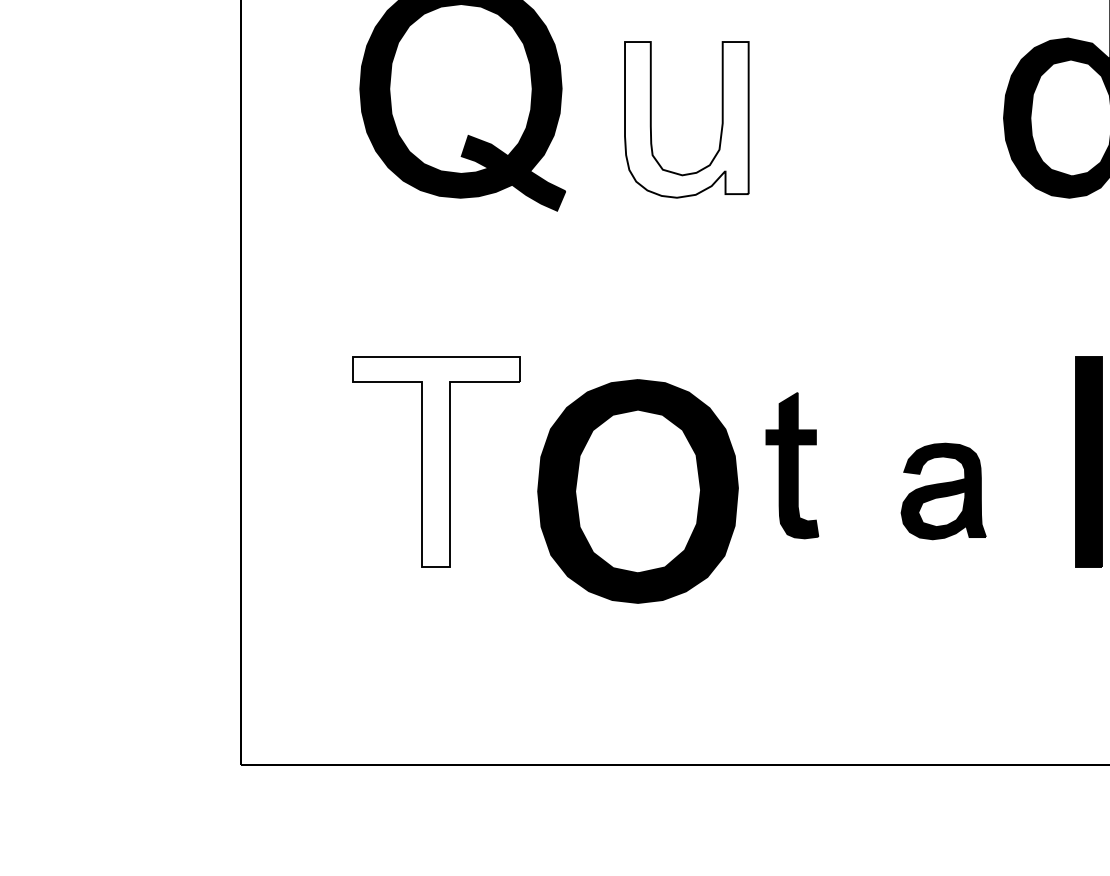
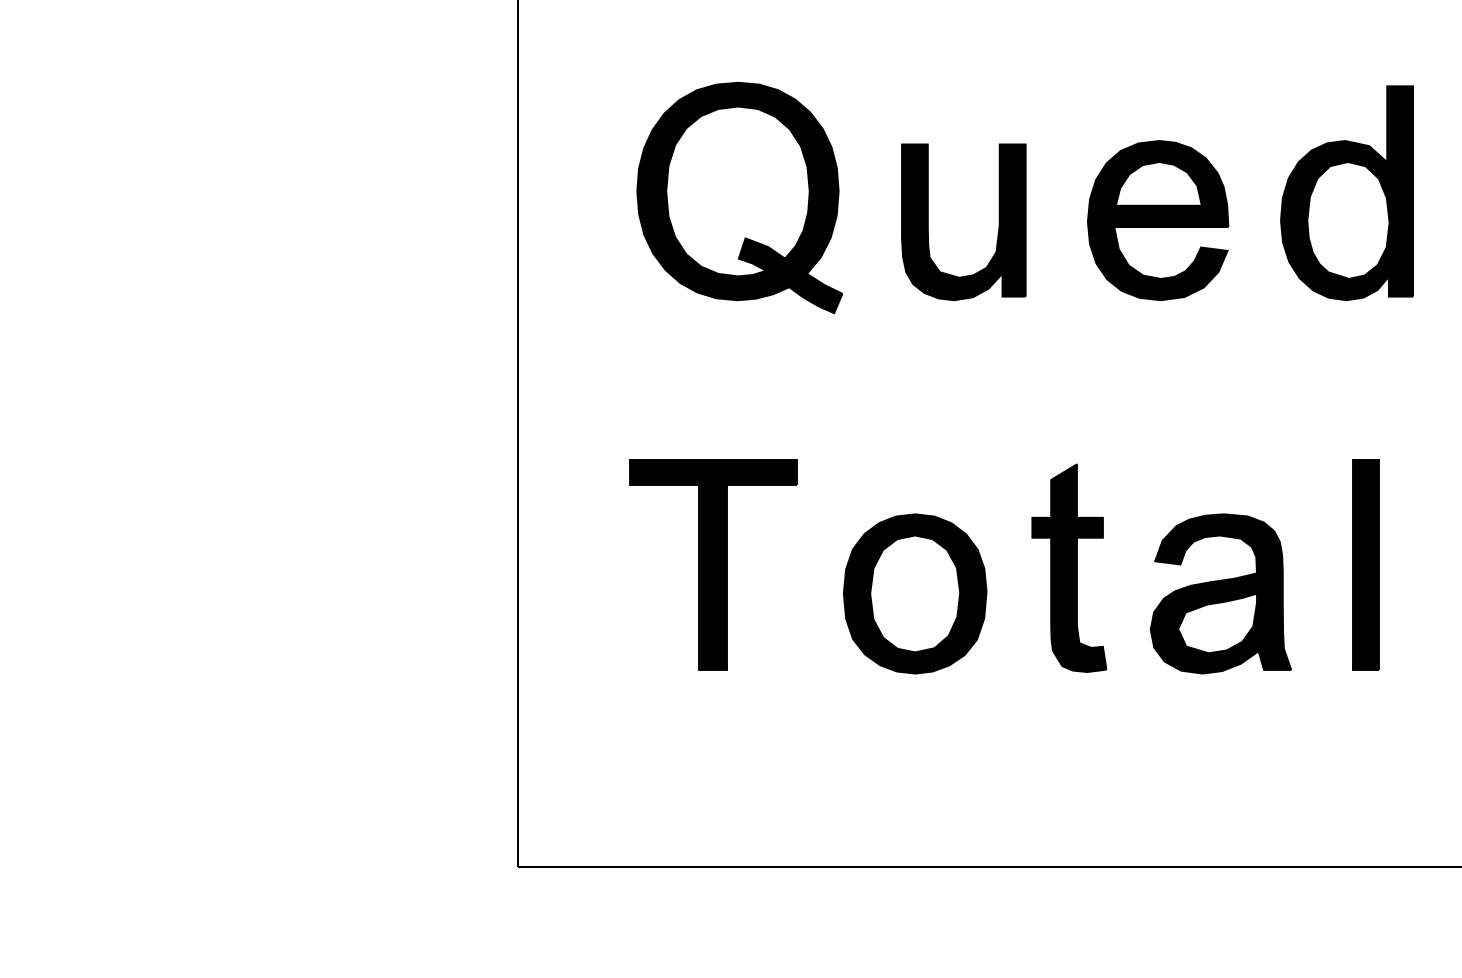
part: (881, 118) -> (1158, 220), added
fill: (686, 120) -> (963, 222), added
fill: (436, 462) -> (713, 564), added
part: (792, 465) -> (1069, 567), size x1.43
part: (638, 491) -> (915, 593), size x0.71
part: (943, 491) -> (1220, 593), size x1.67

